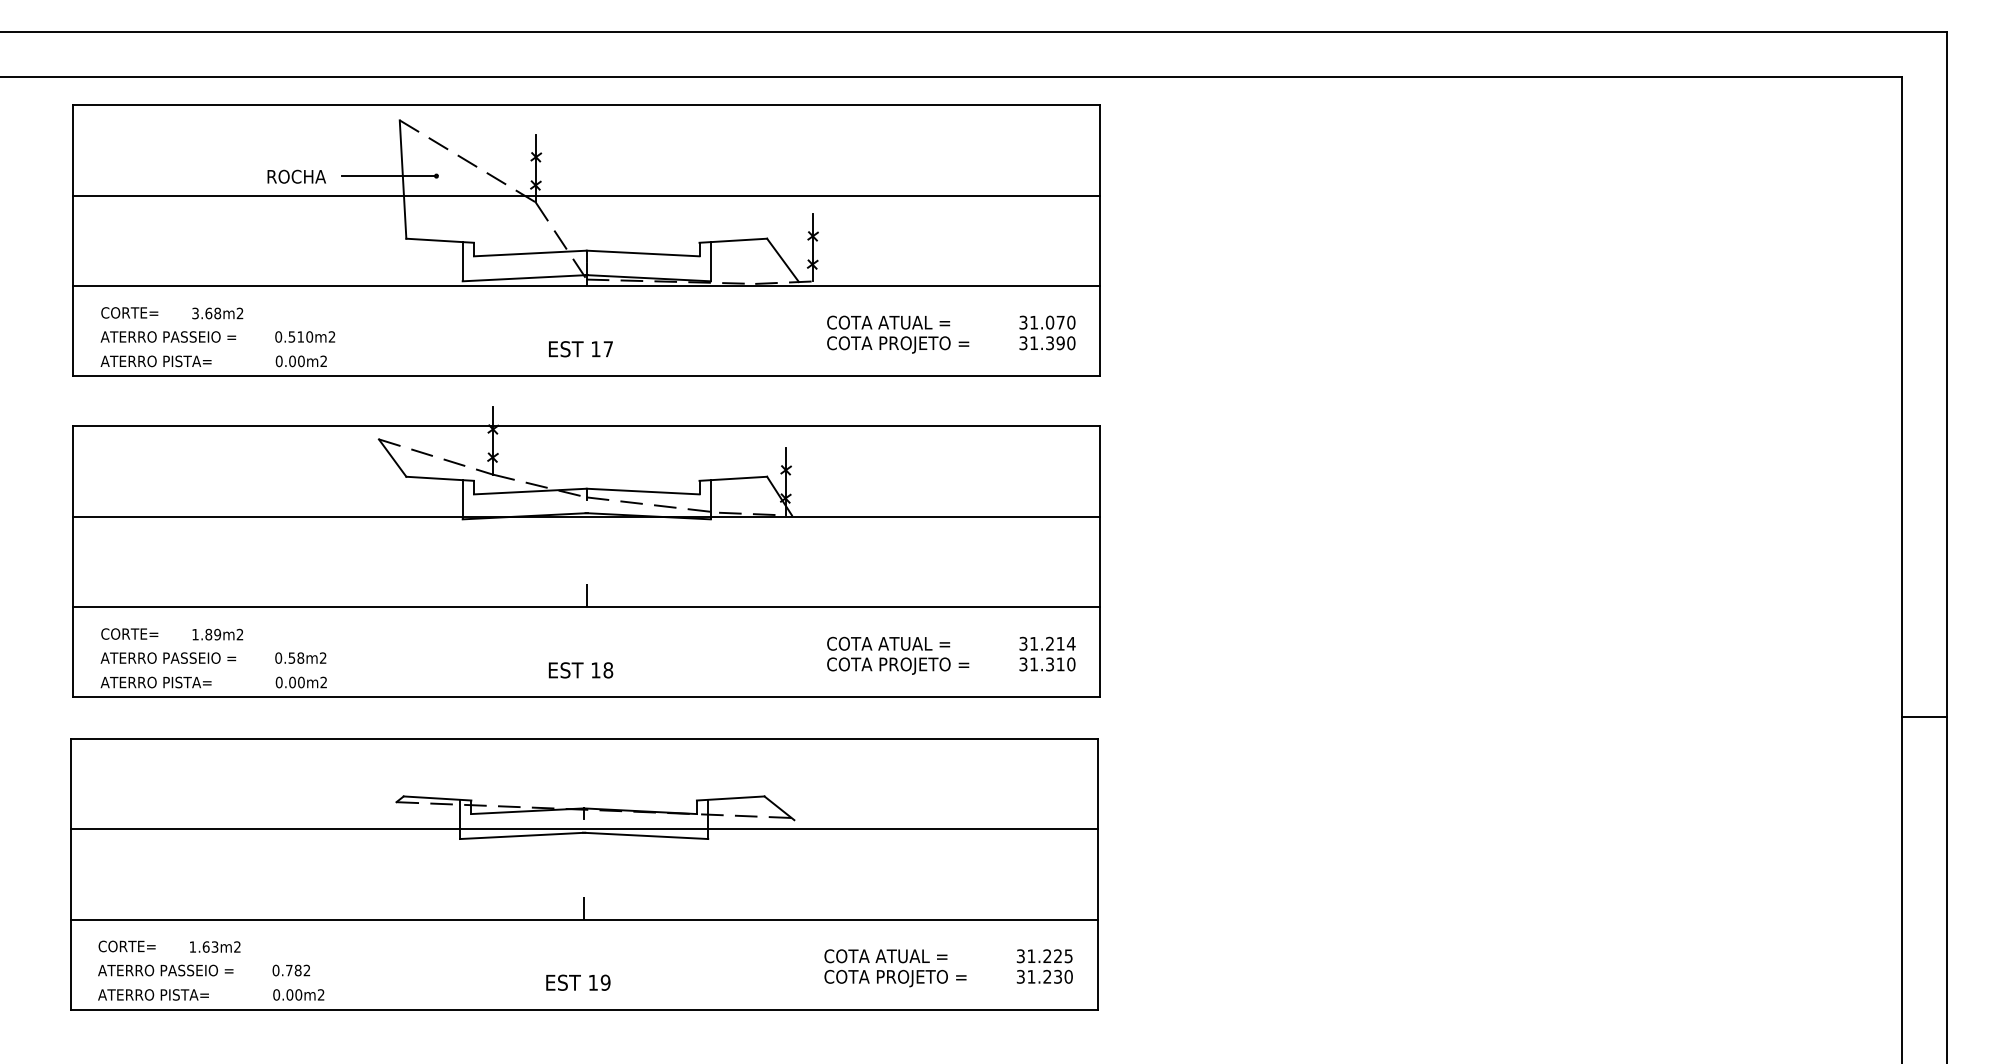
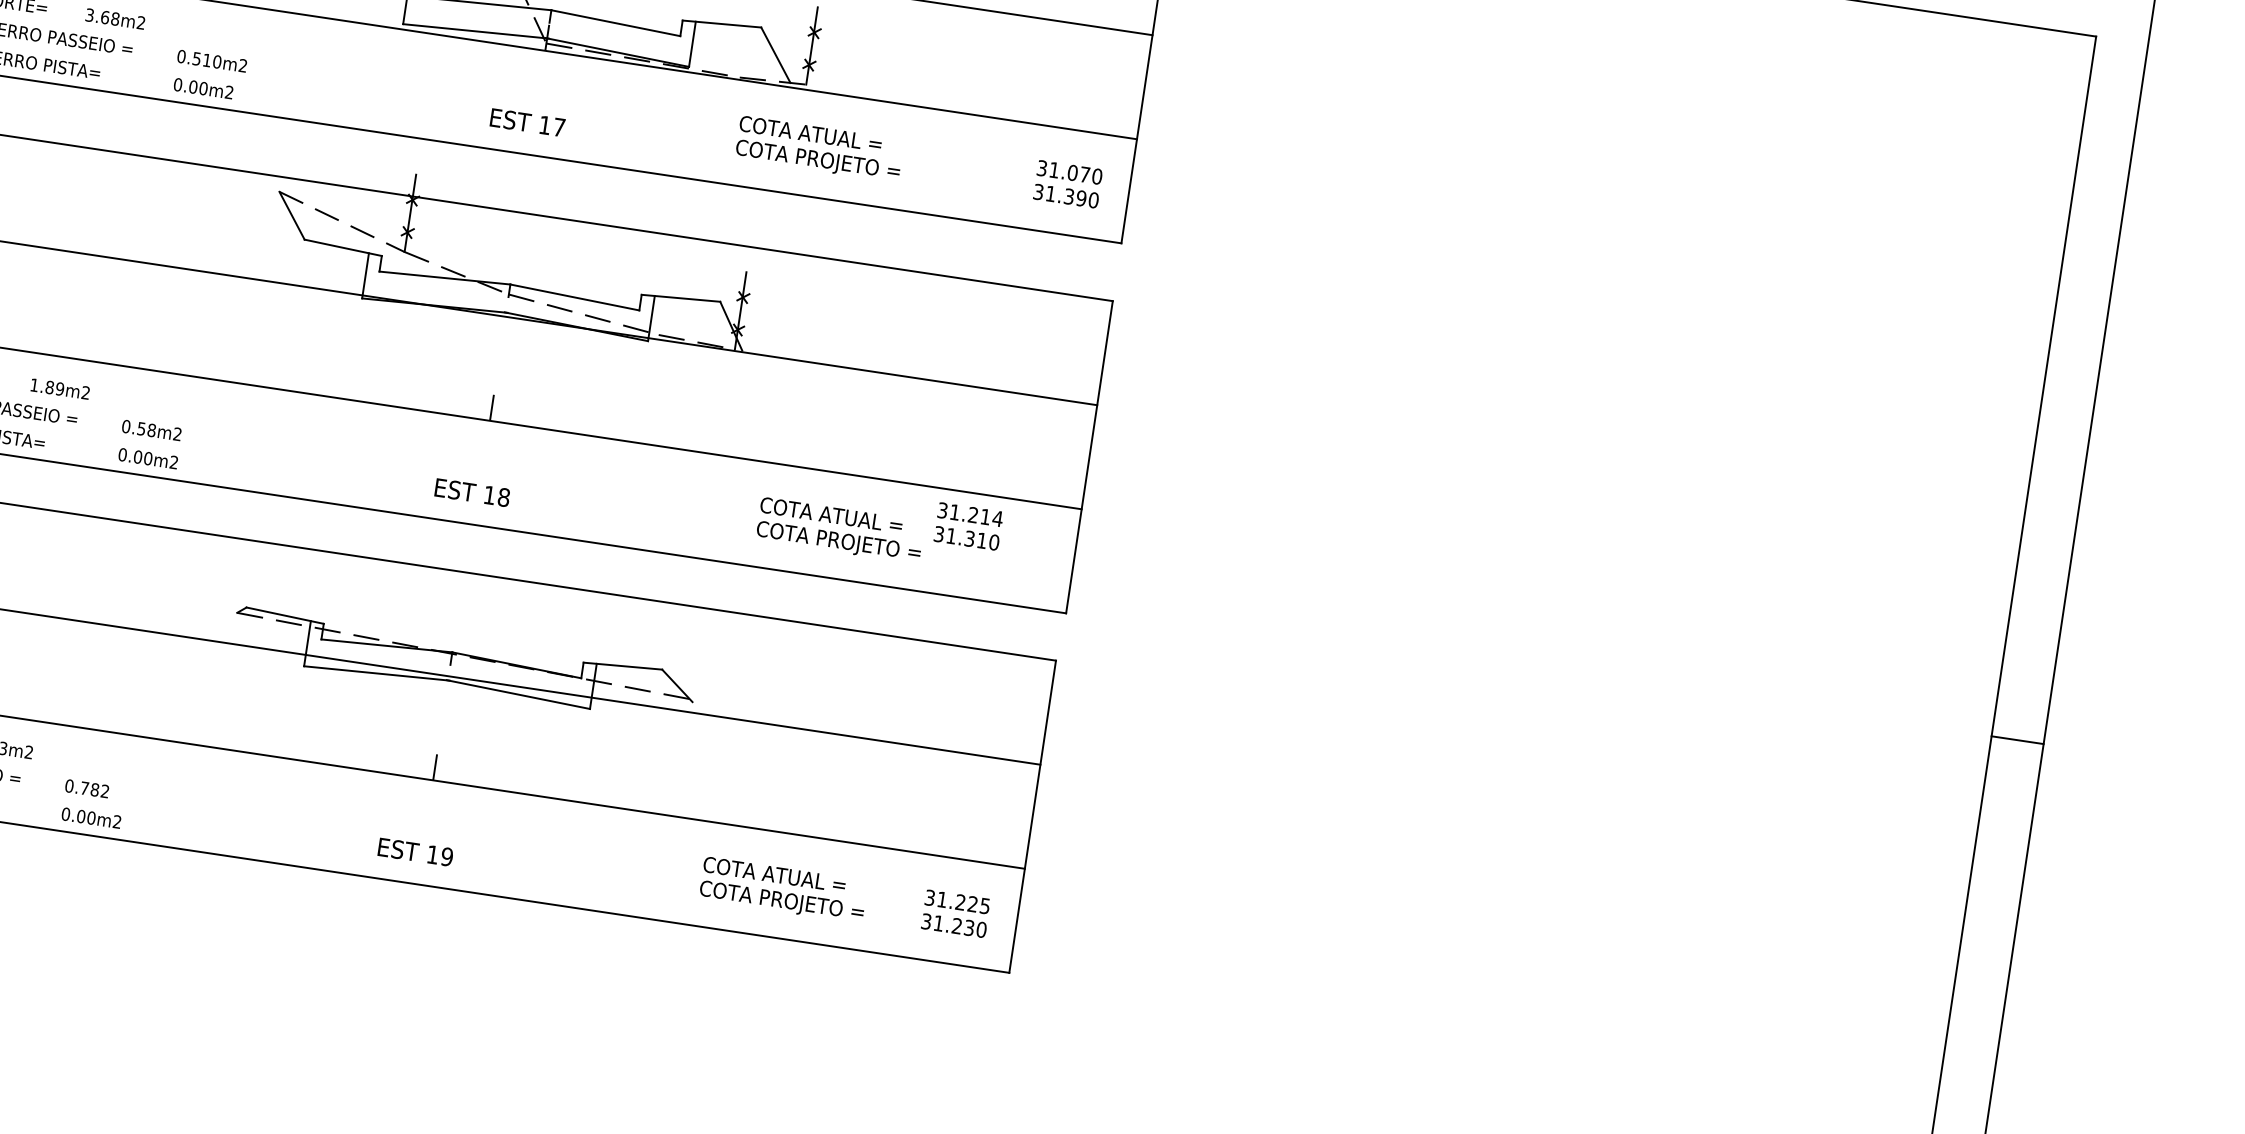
text: (898, 334) -> (820, 149), moved
text: (1047, 653) -> (968, 525), moved
line: (1923, 717) -> (2016, 740), moved

